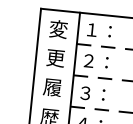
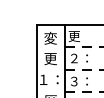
text: (96, 30) -> (77, 36), １： -> 更
text: (51, 86) -> (49, 79), 履 -> １：

